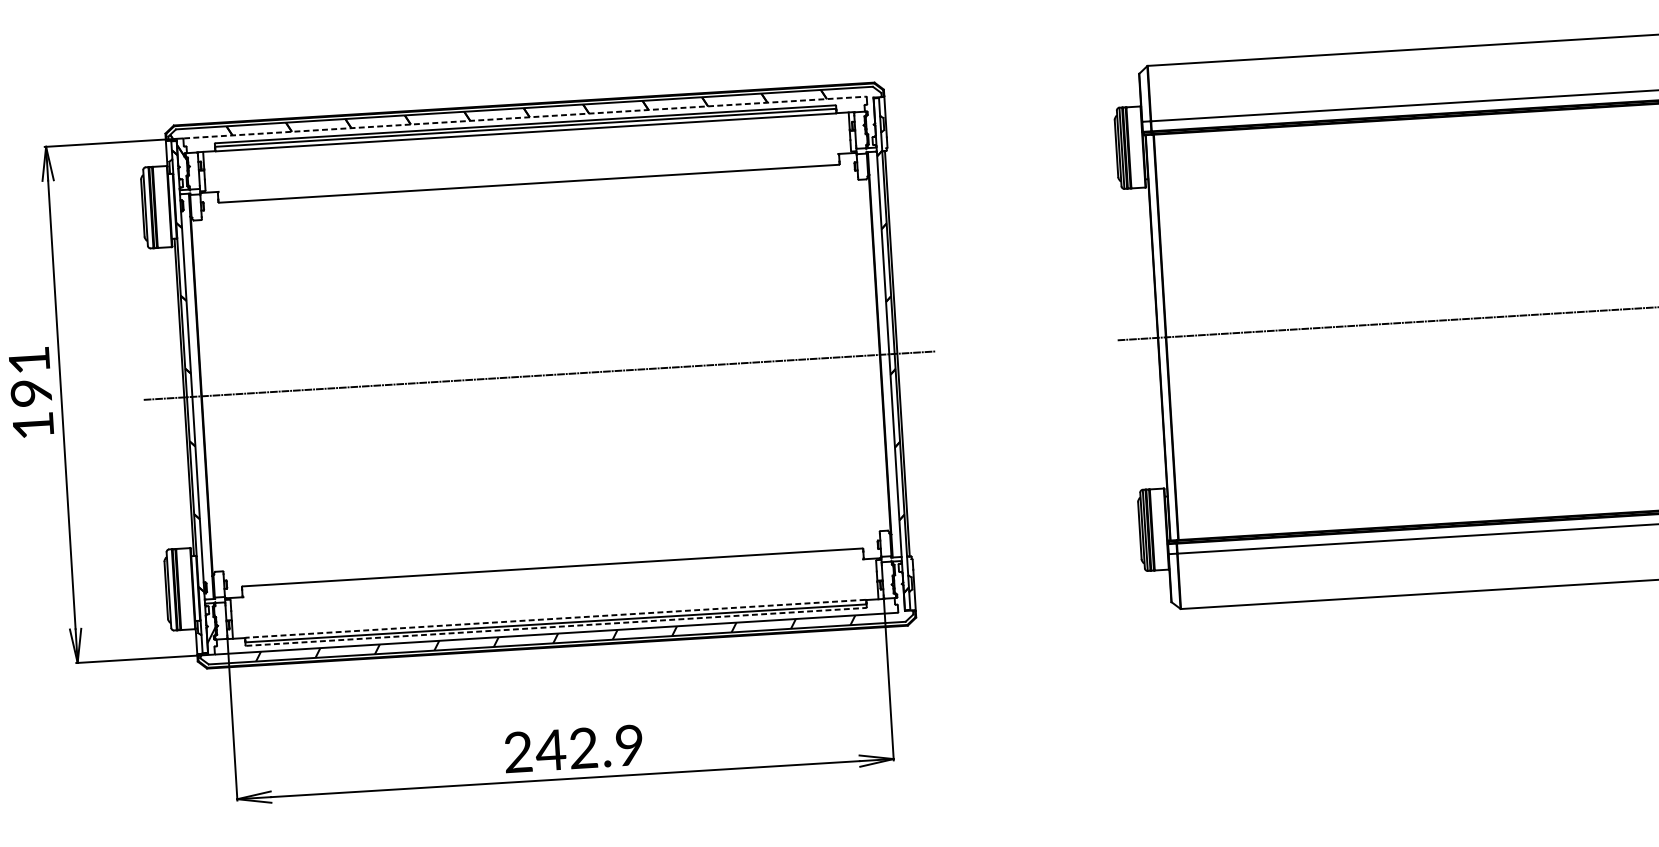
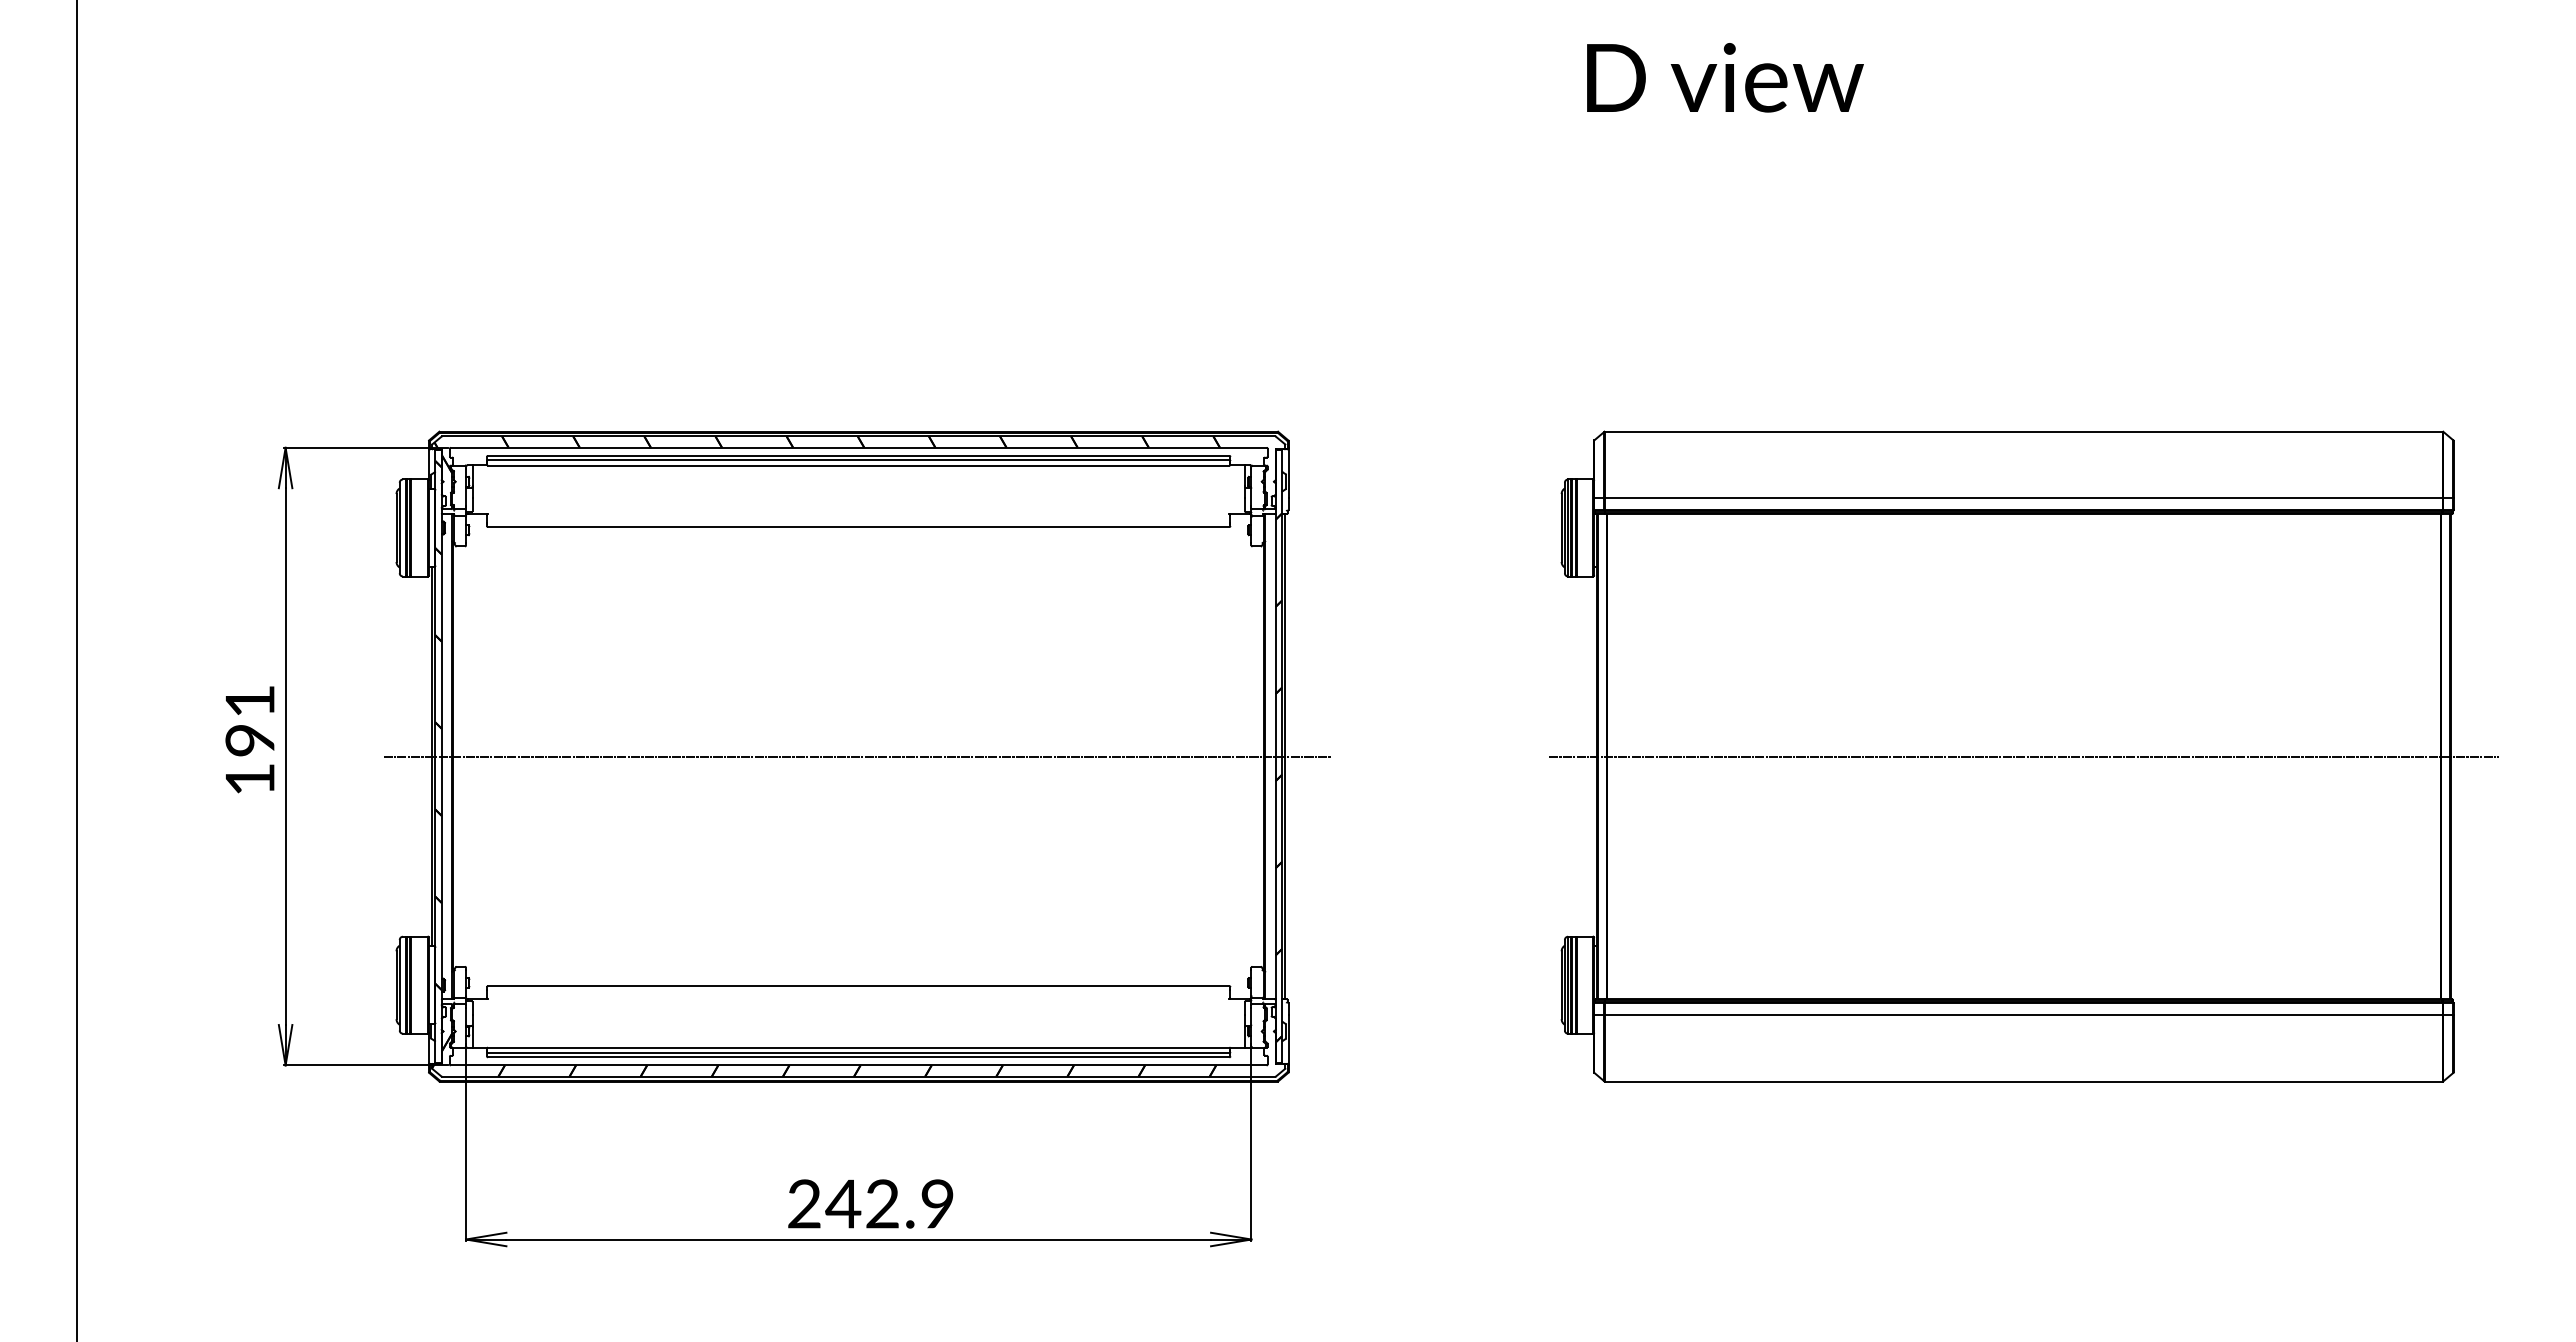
line: (524, 117) -> (858, 447), dashed -> solid
line: (555, 618) -> (858, 1047), dashed -> solid
hatch: (527, 626) -> (824, 1054), added
line: (555, 627) -> (858, 1057), dashed -> solid

